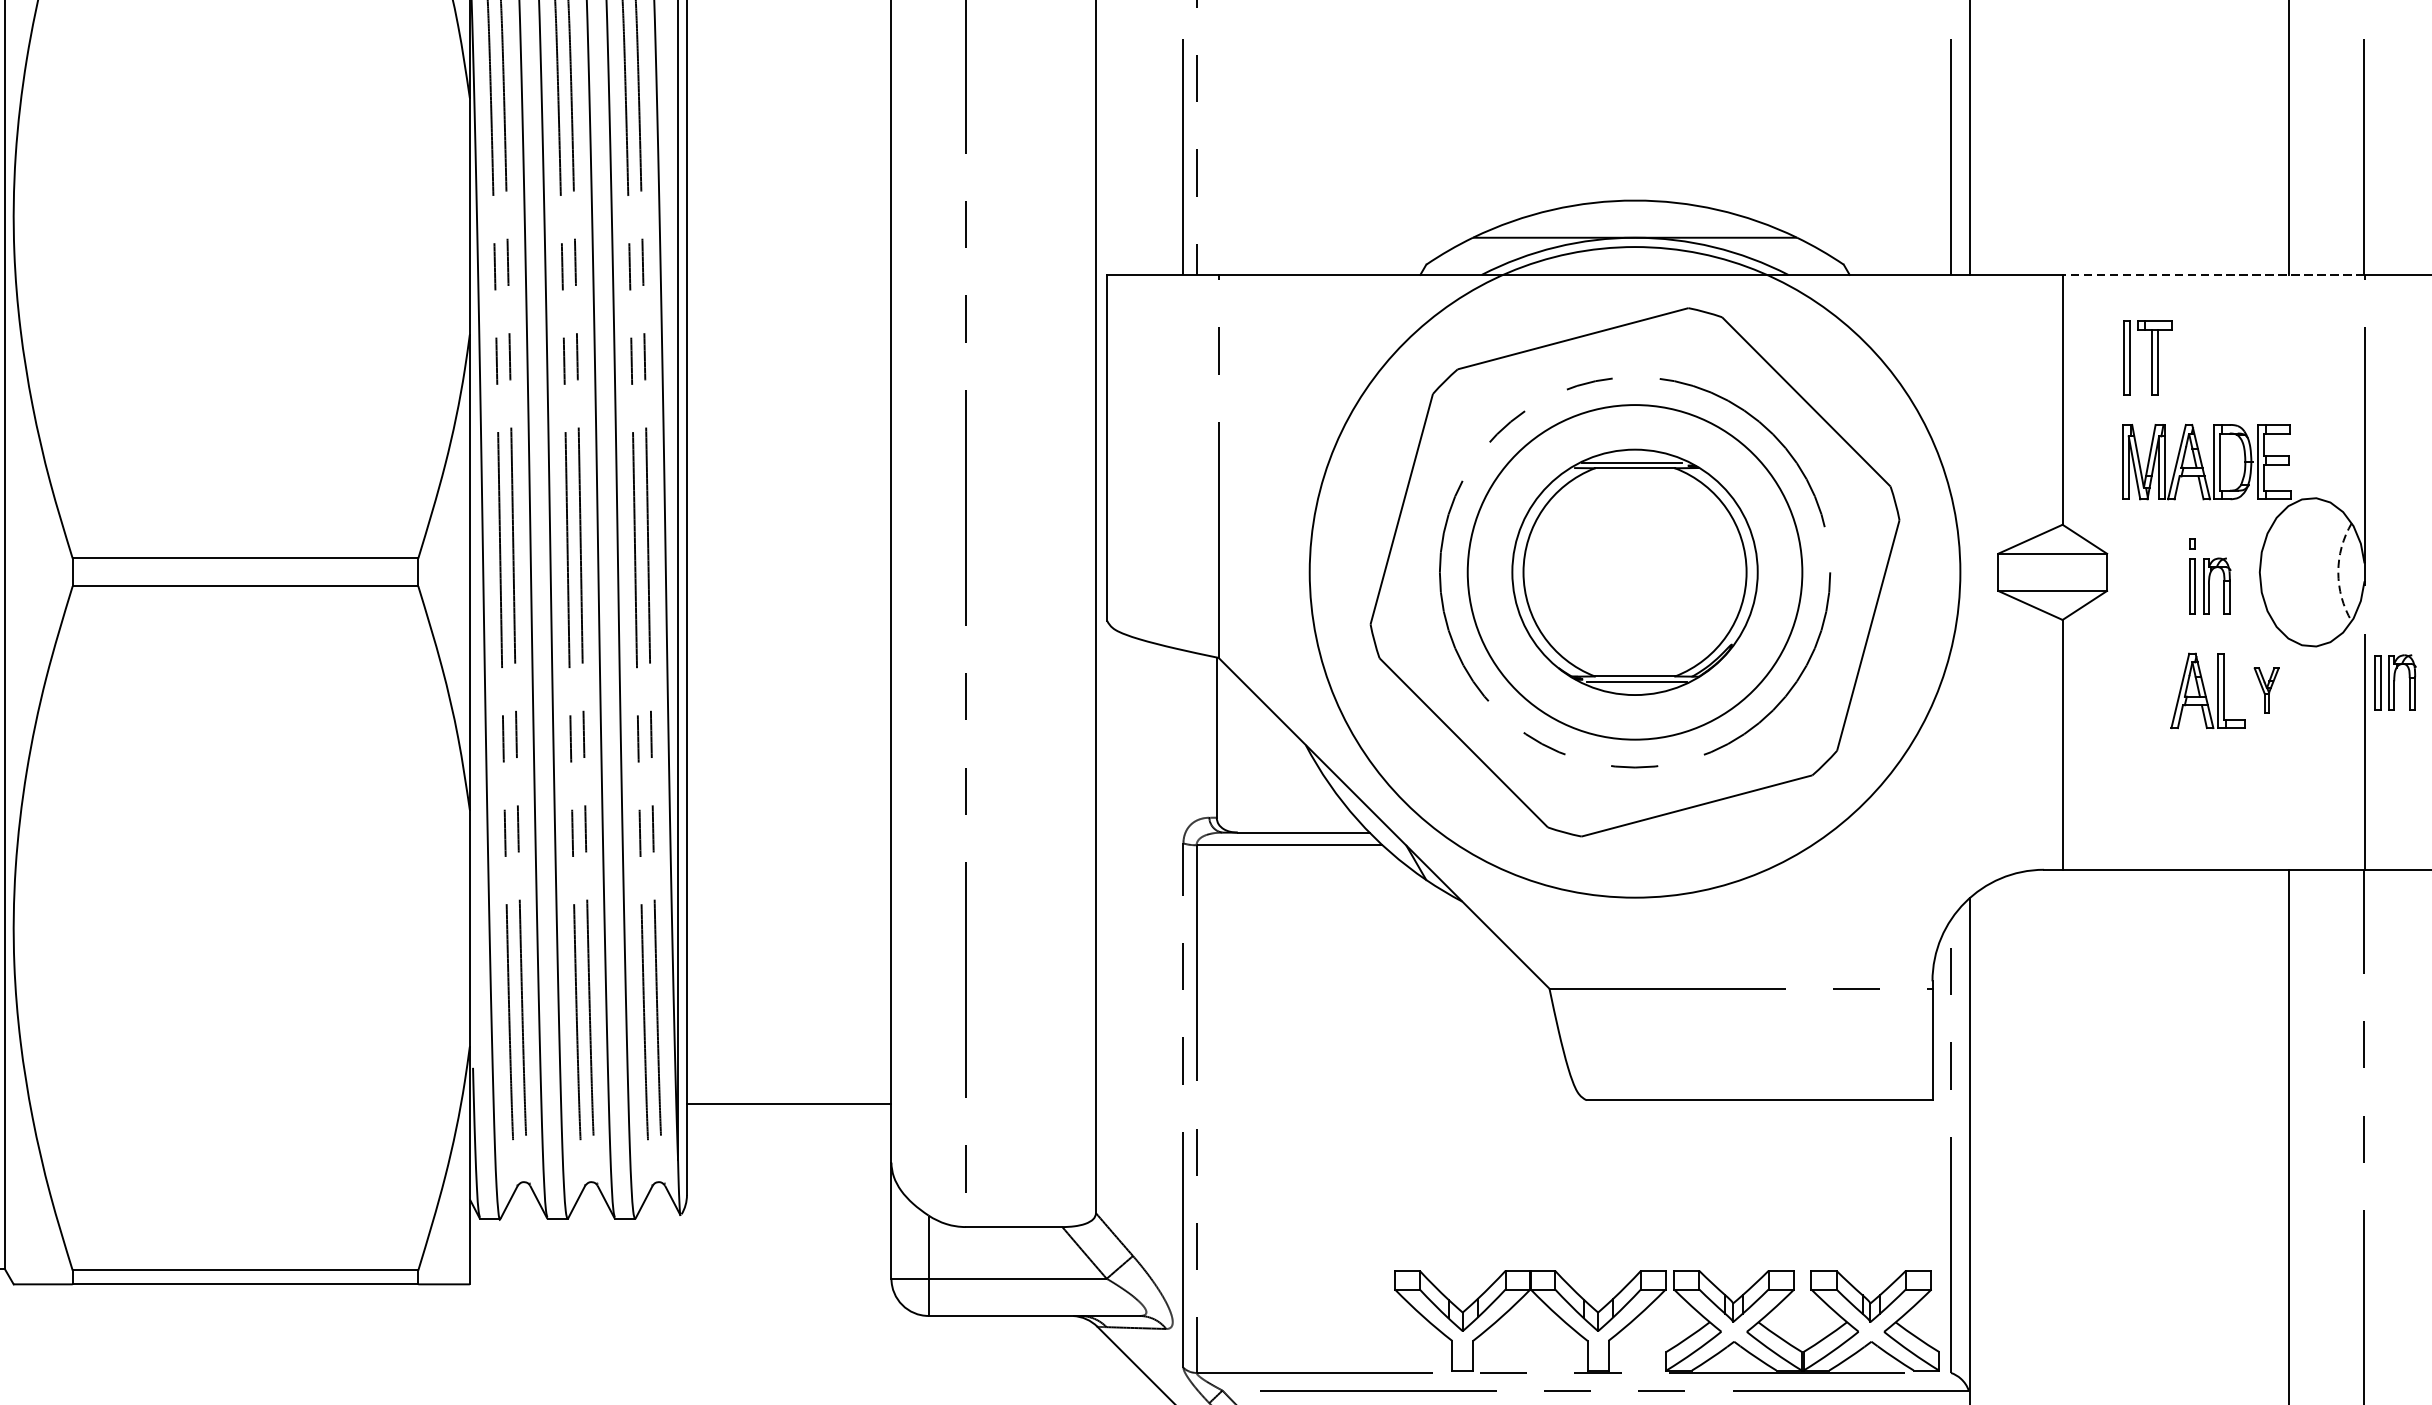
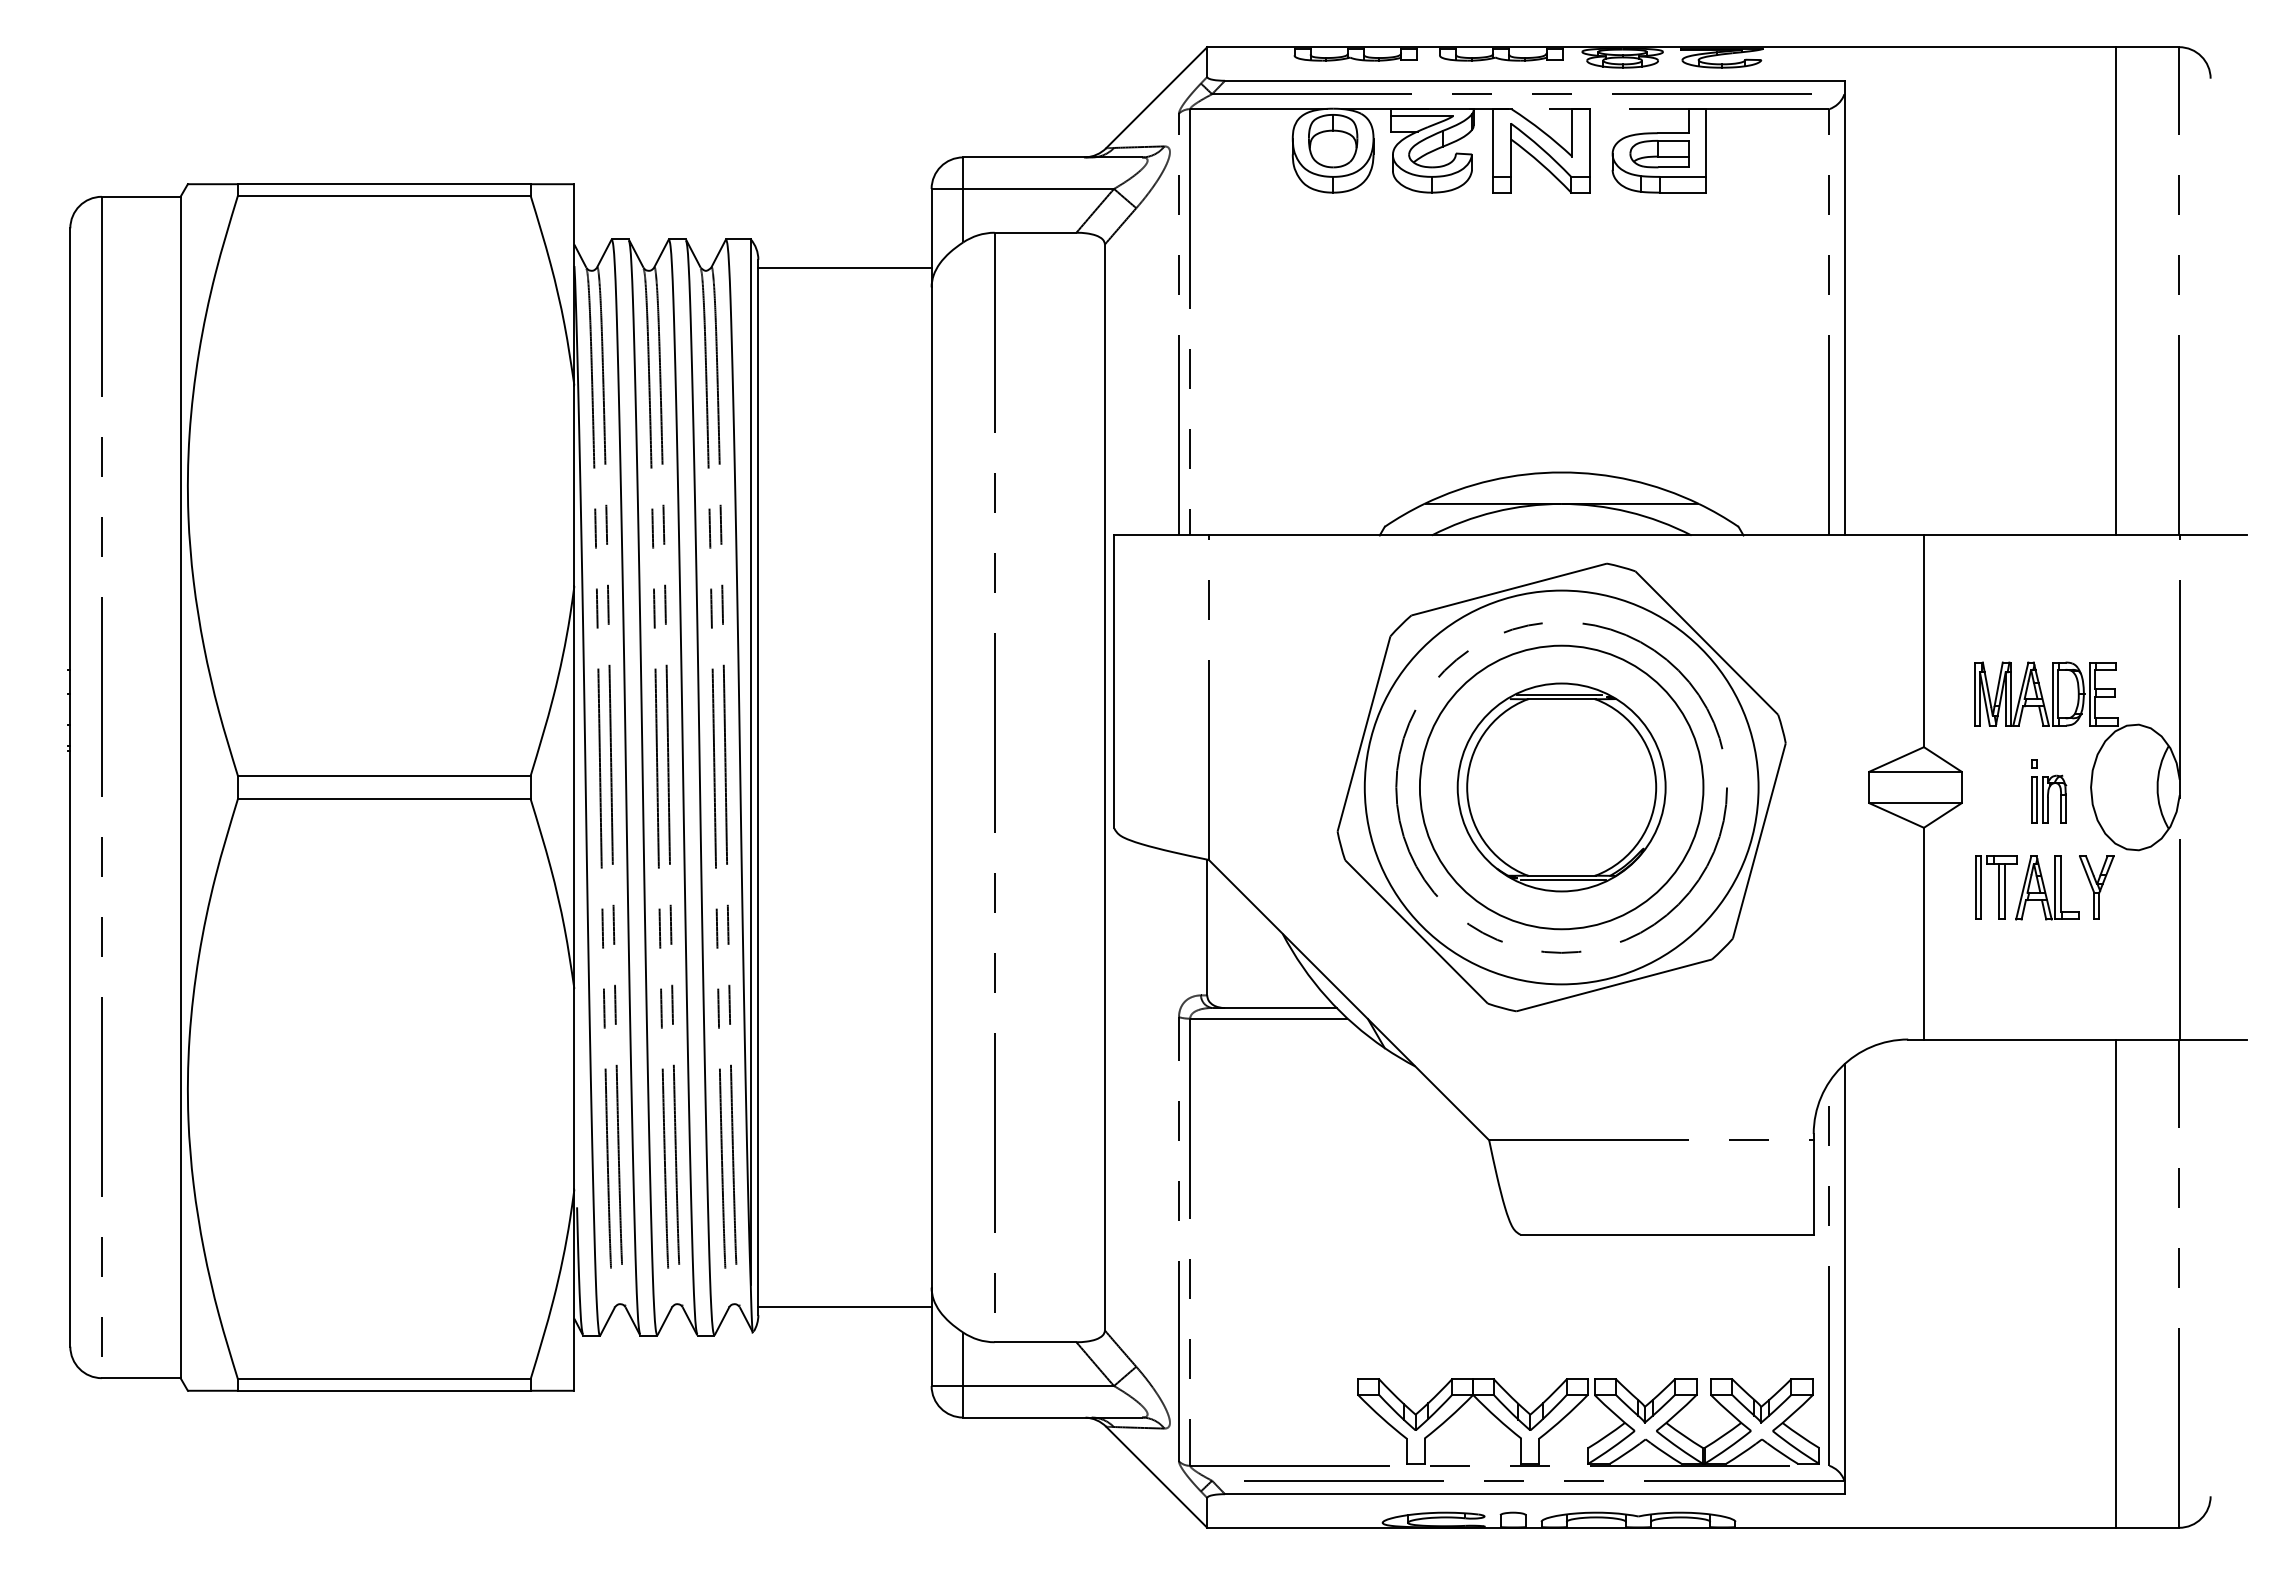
line: (2213, 274) -> (2051, 535), dashed -> solid
part: (2148, 357) -> (1996, 887), moved
circle: (1634, 572) -> (1561, 787), size x0.71
arc: (2338, 572) -> (2157, 787), dashed -> solid
part: (2396, 682) -> (2206, 880), removed
part: (2266, 690) -> (2096, 887), size x1.67
line: (788, 1104) -> (844, 1307), moved

